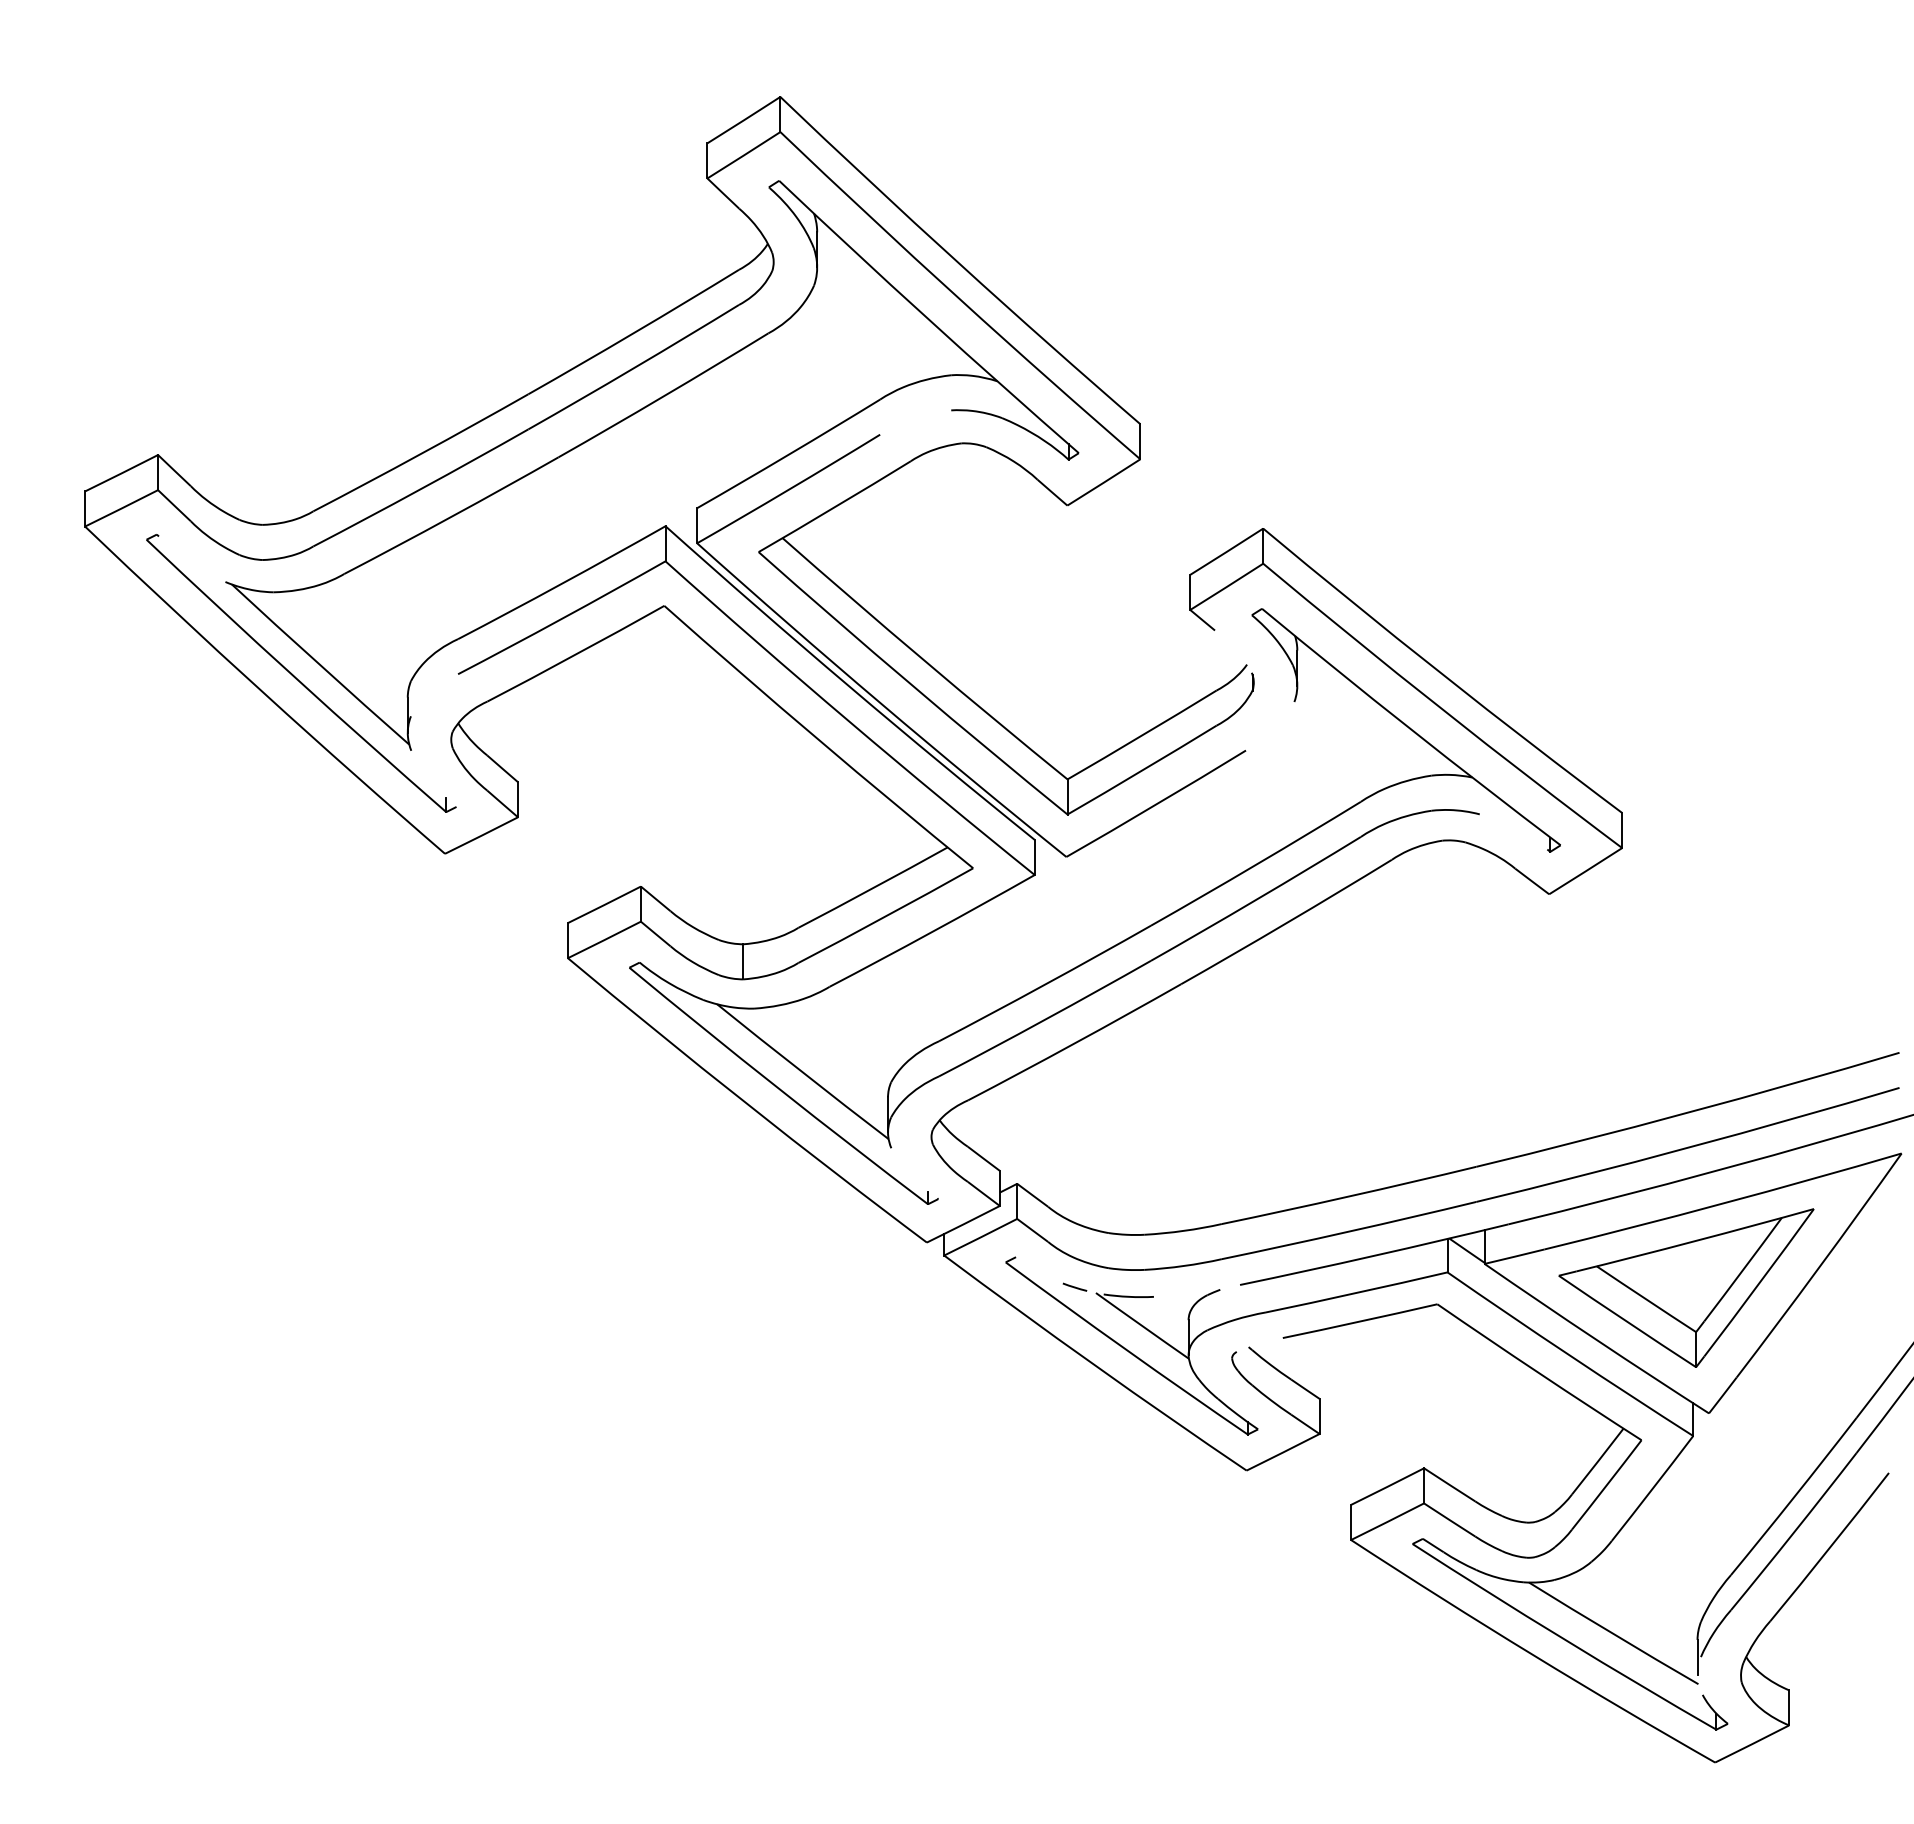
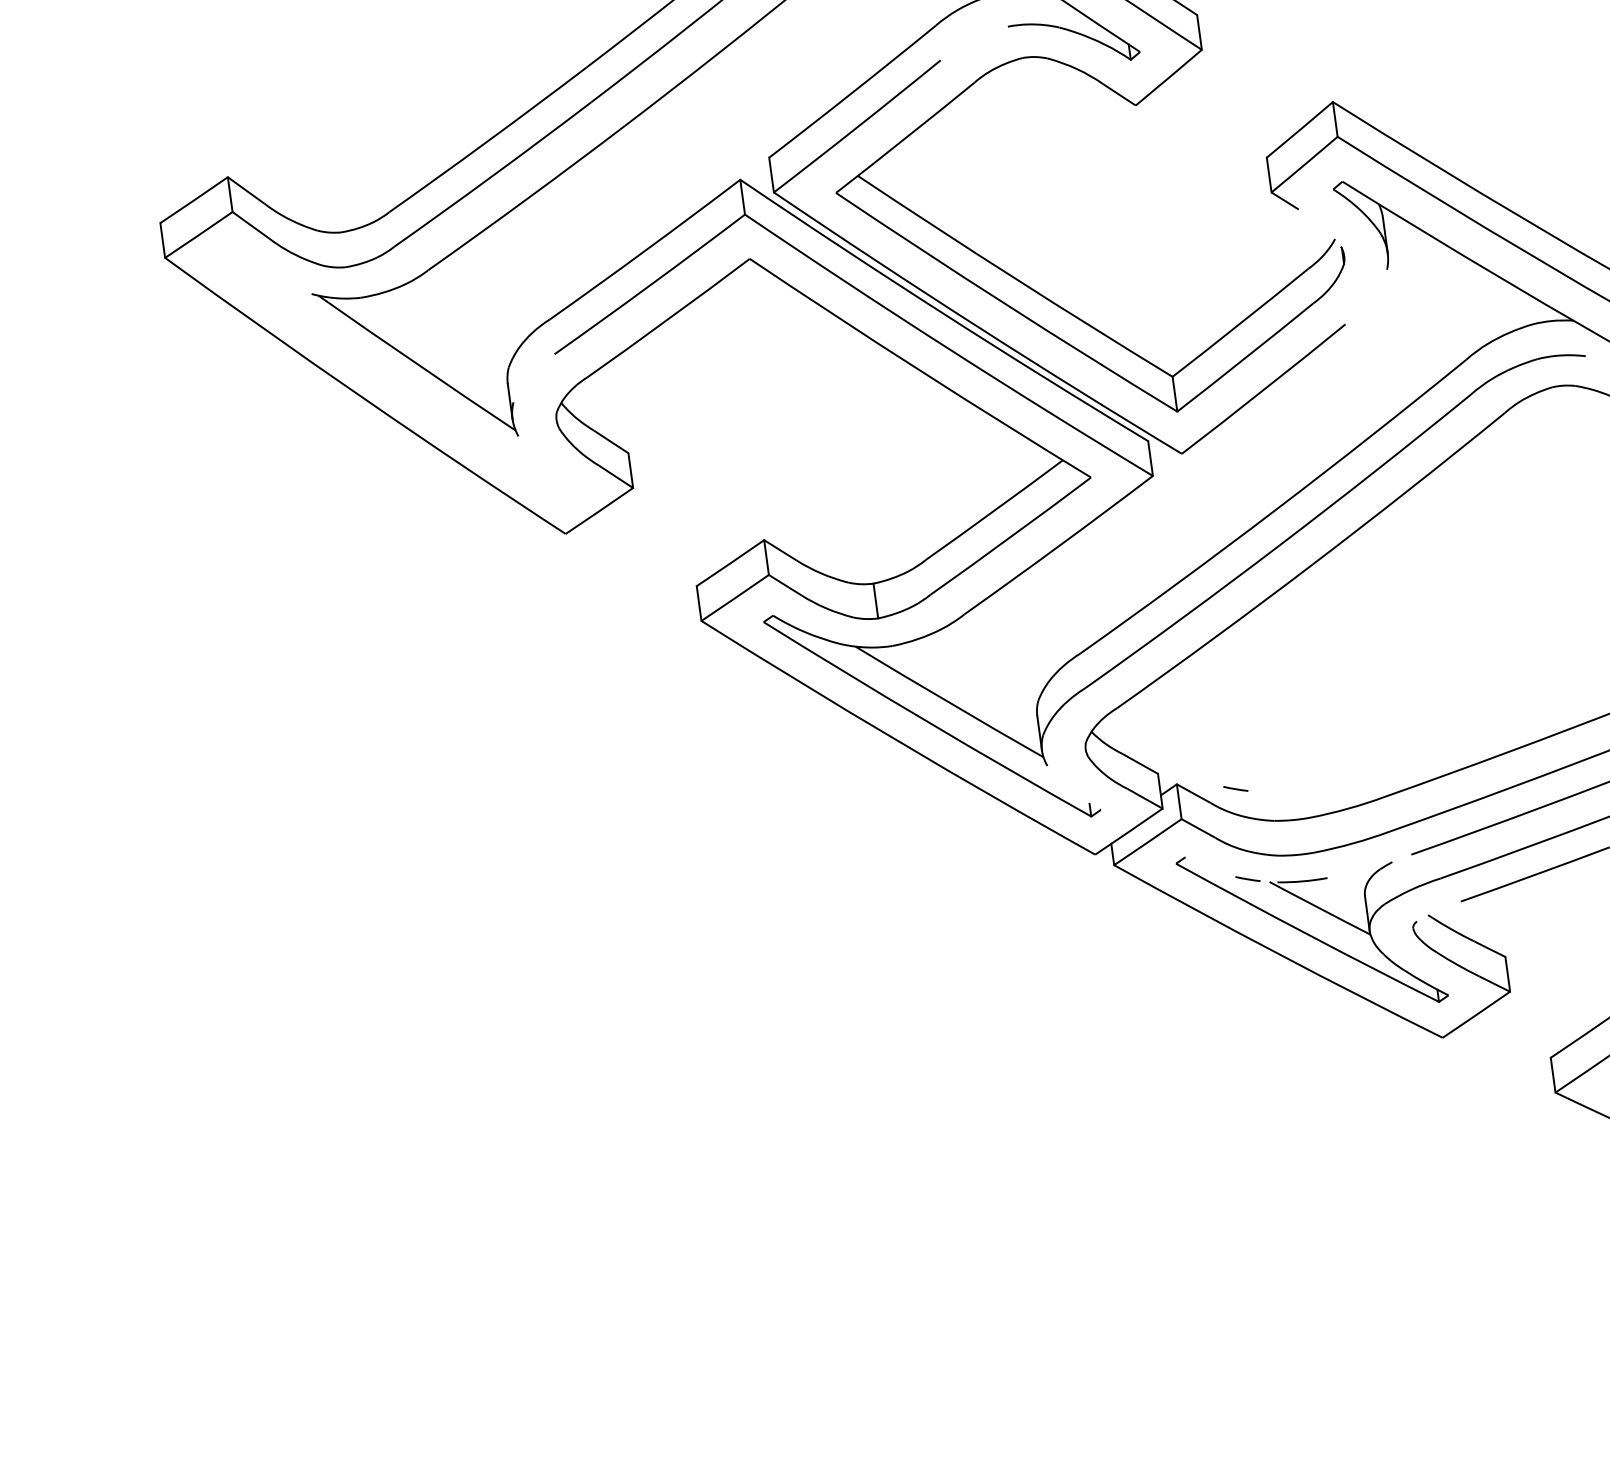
part: (296, 677) -> (394, 379), removed
line: (1074, 1195) -> (1235, 788), added

